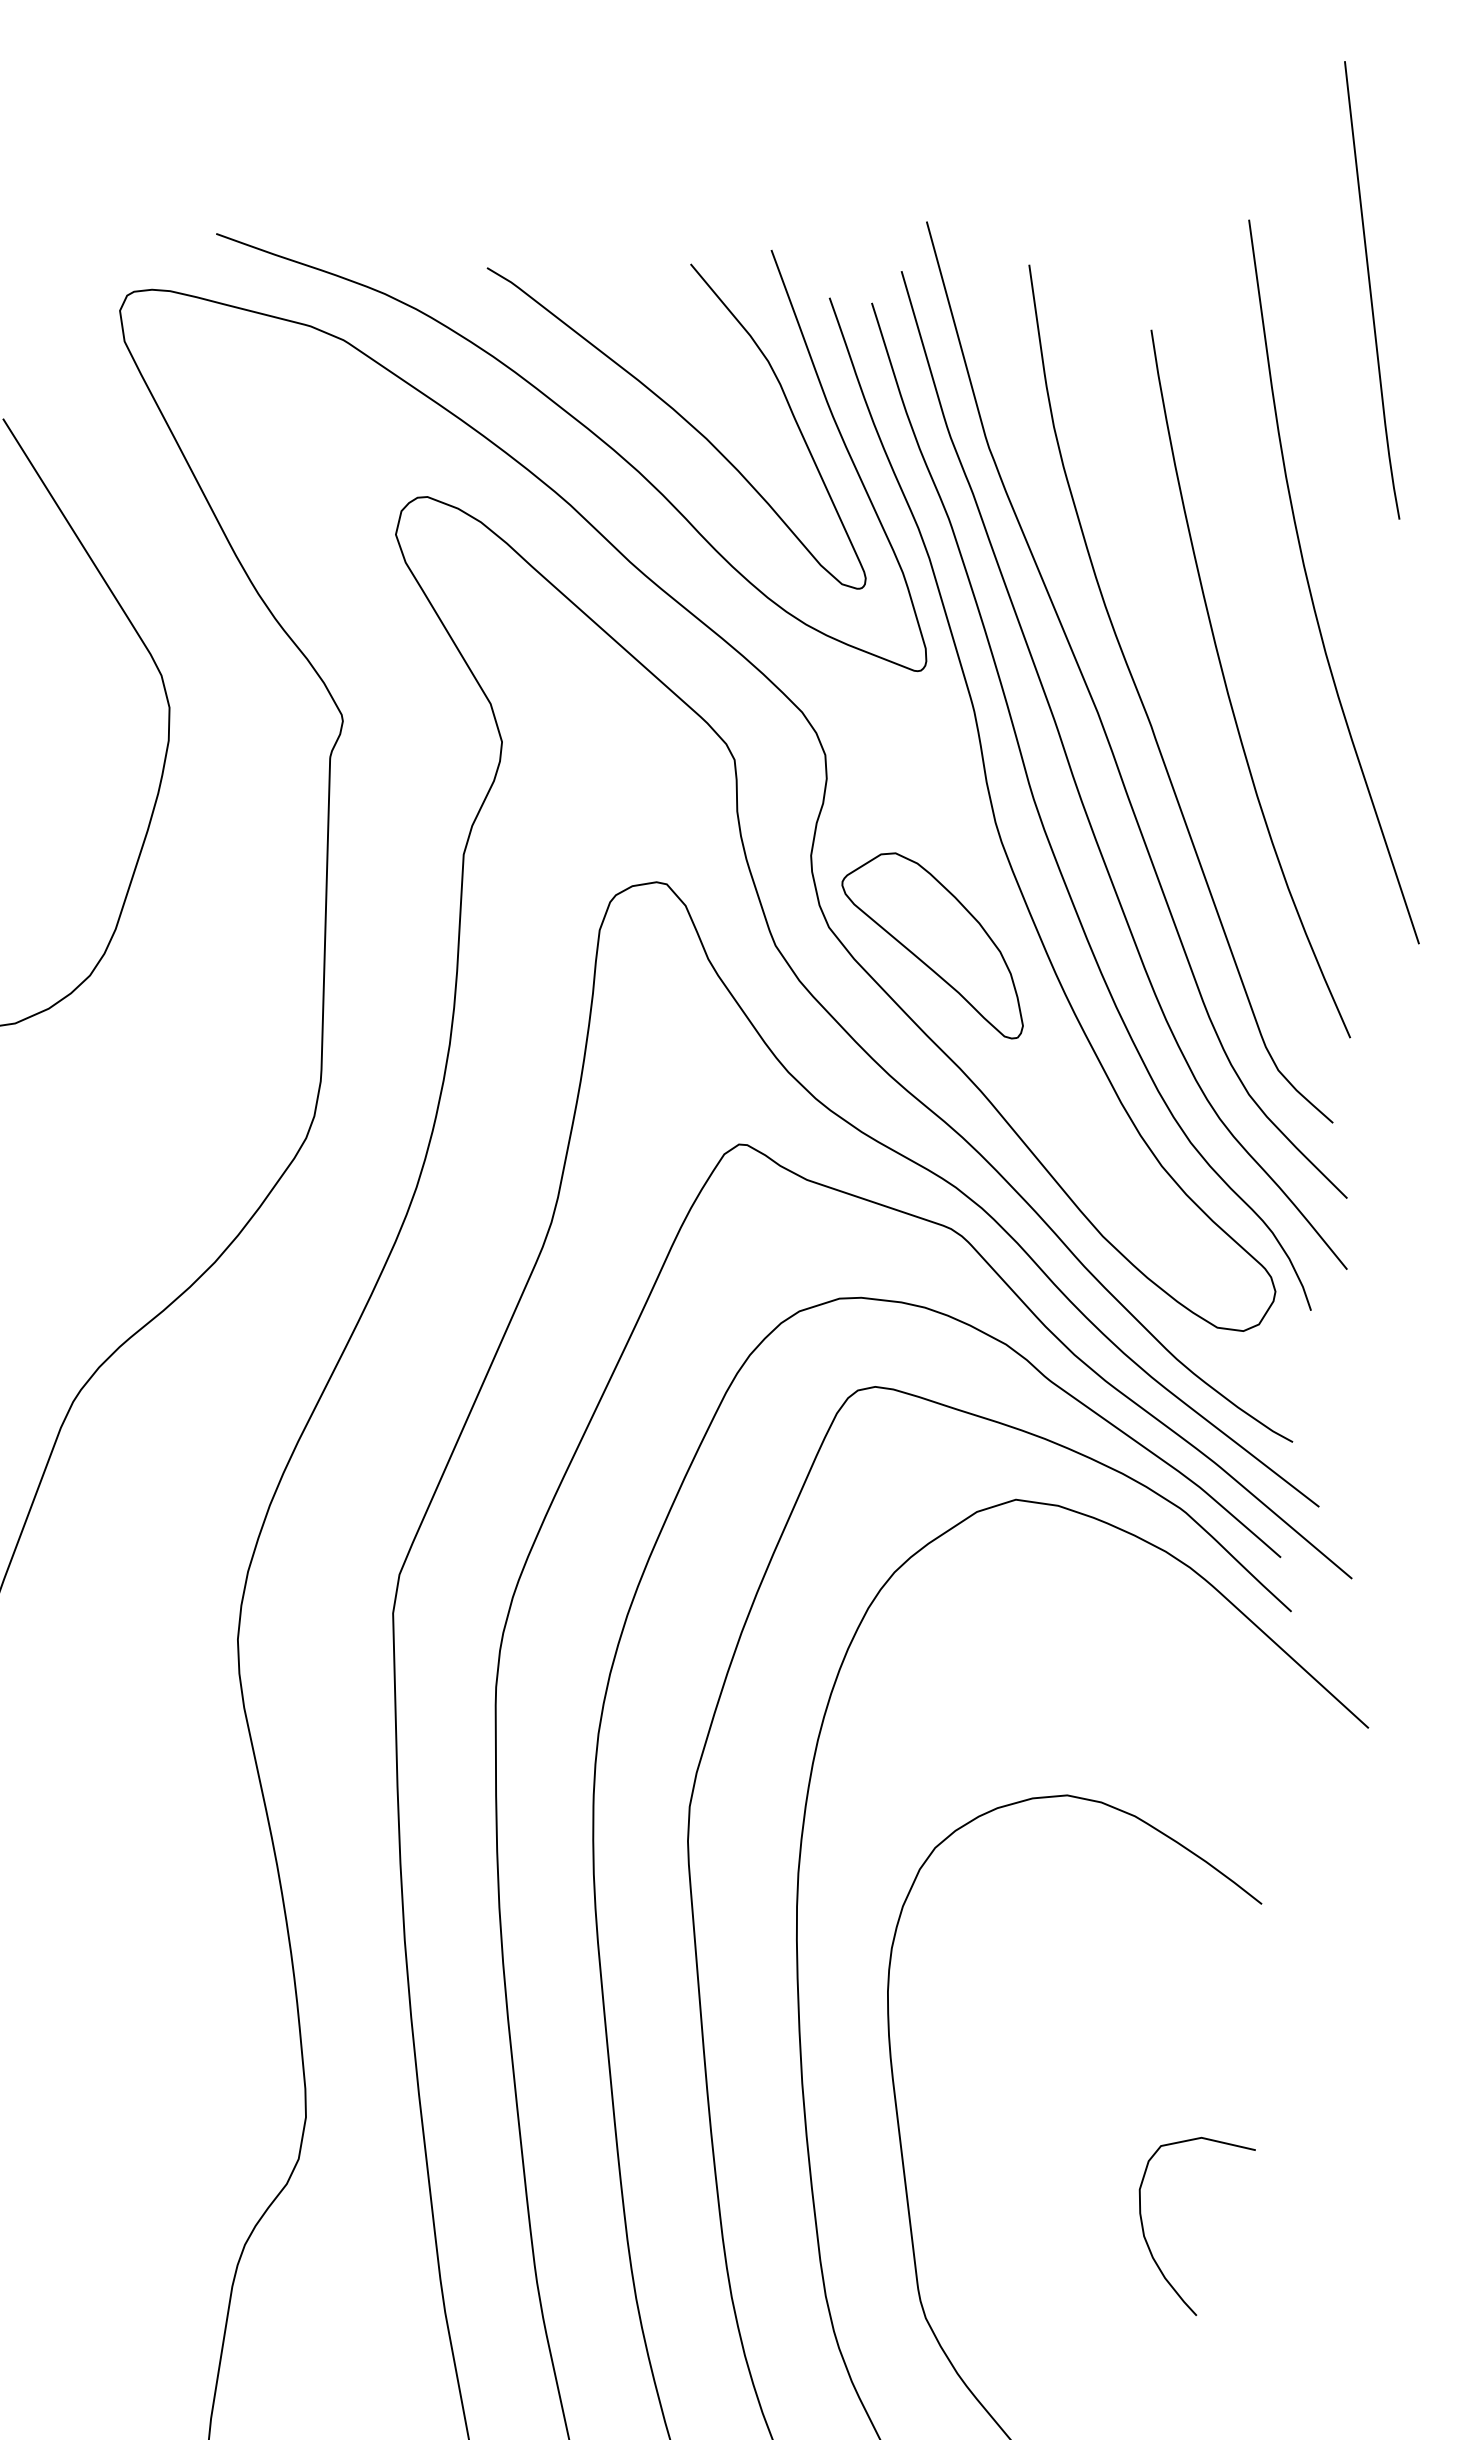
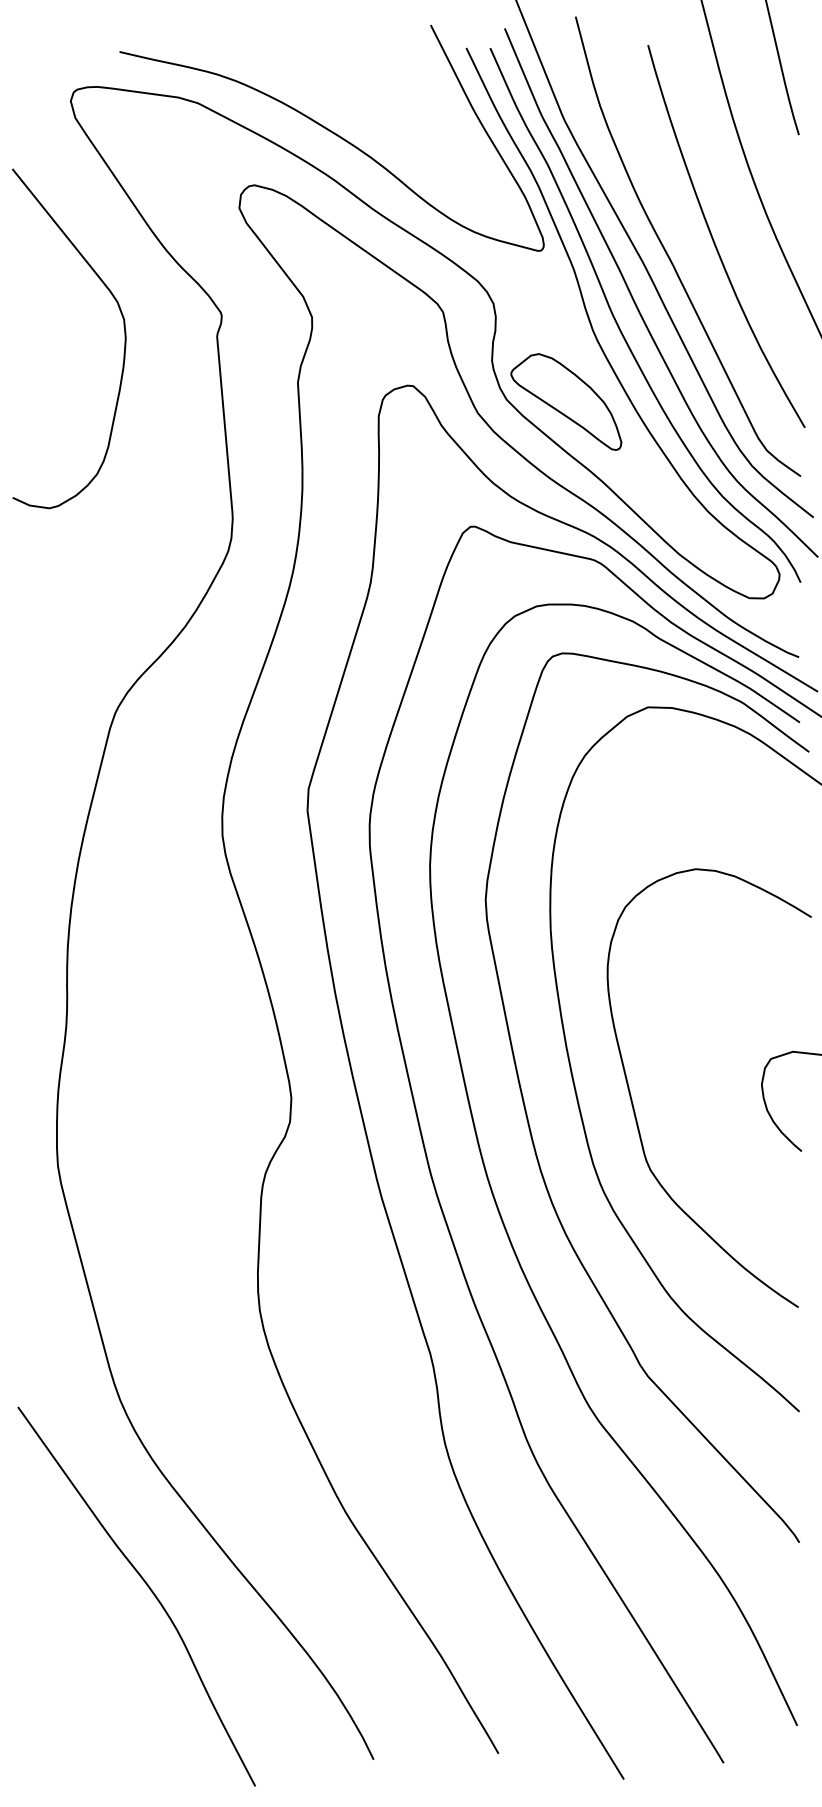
curve: (678, 415) -> (389, 123), removed

